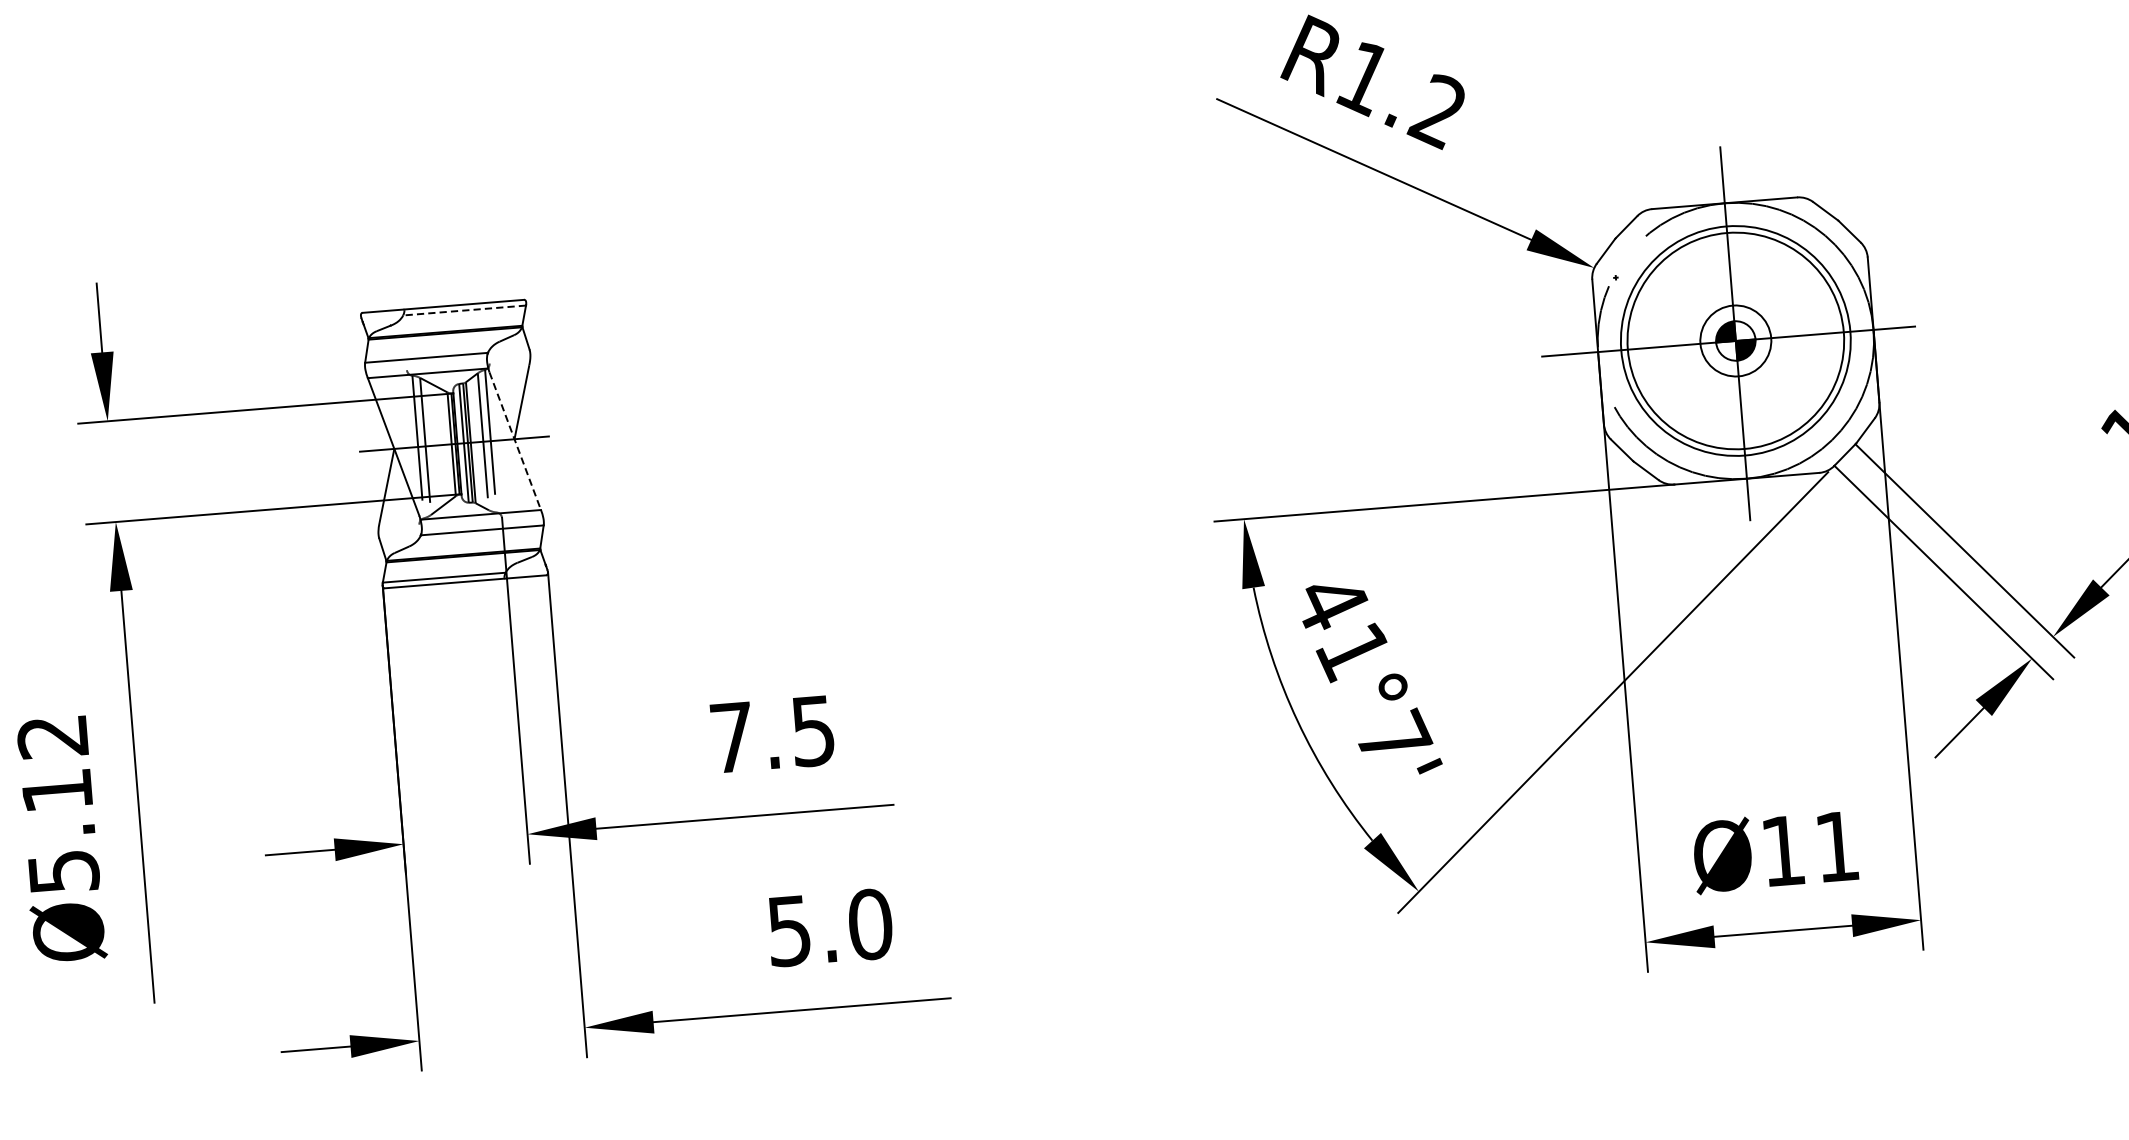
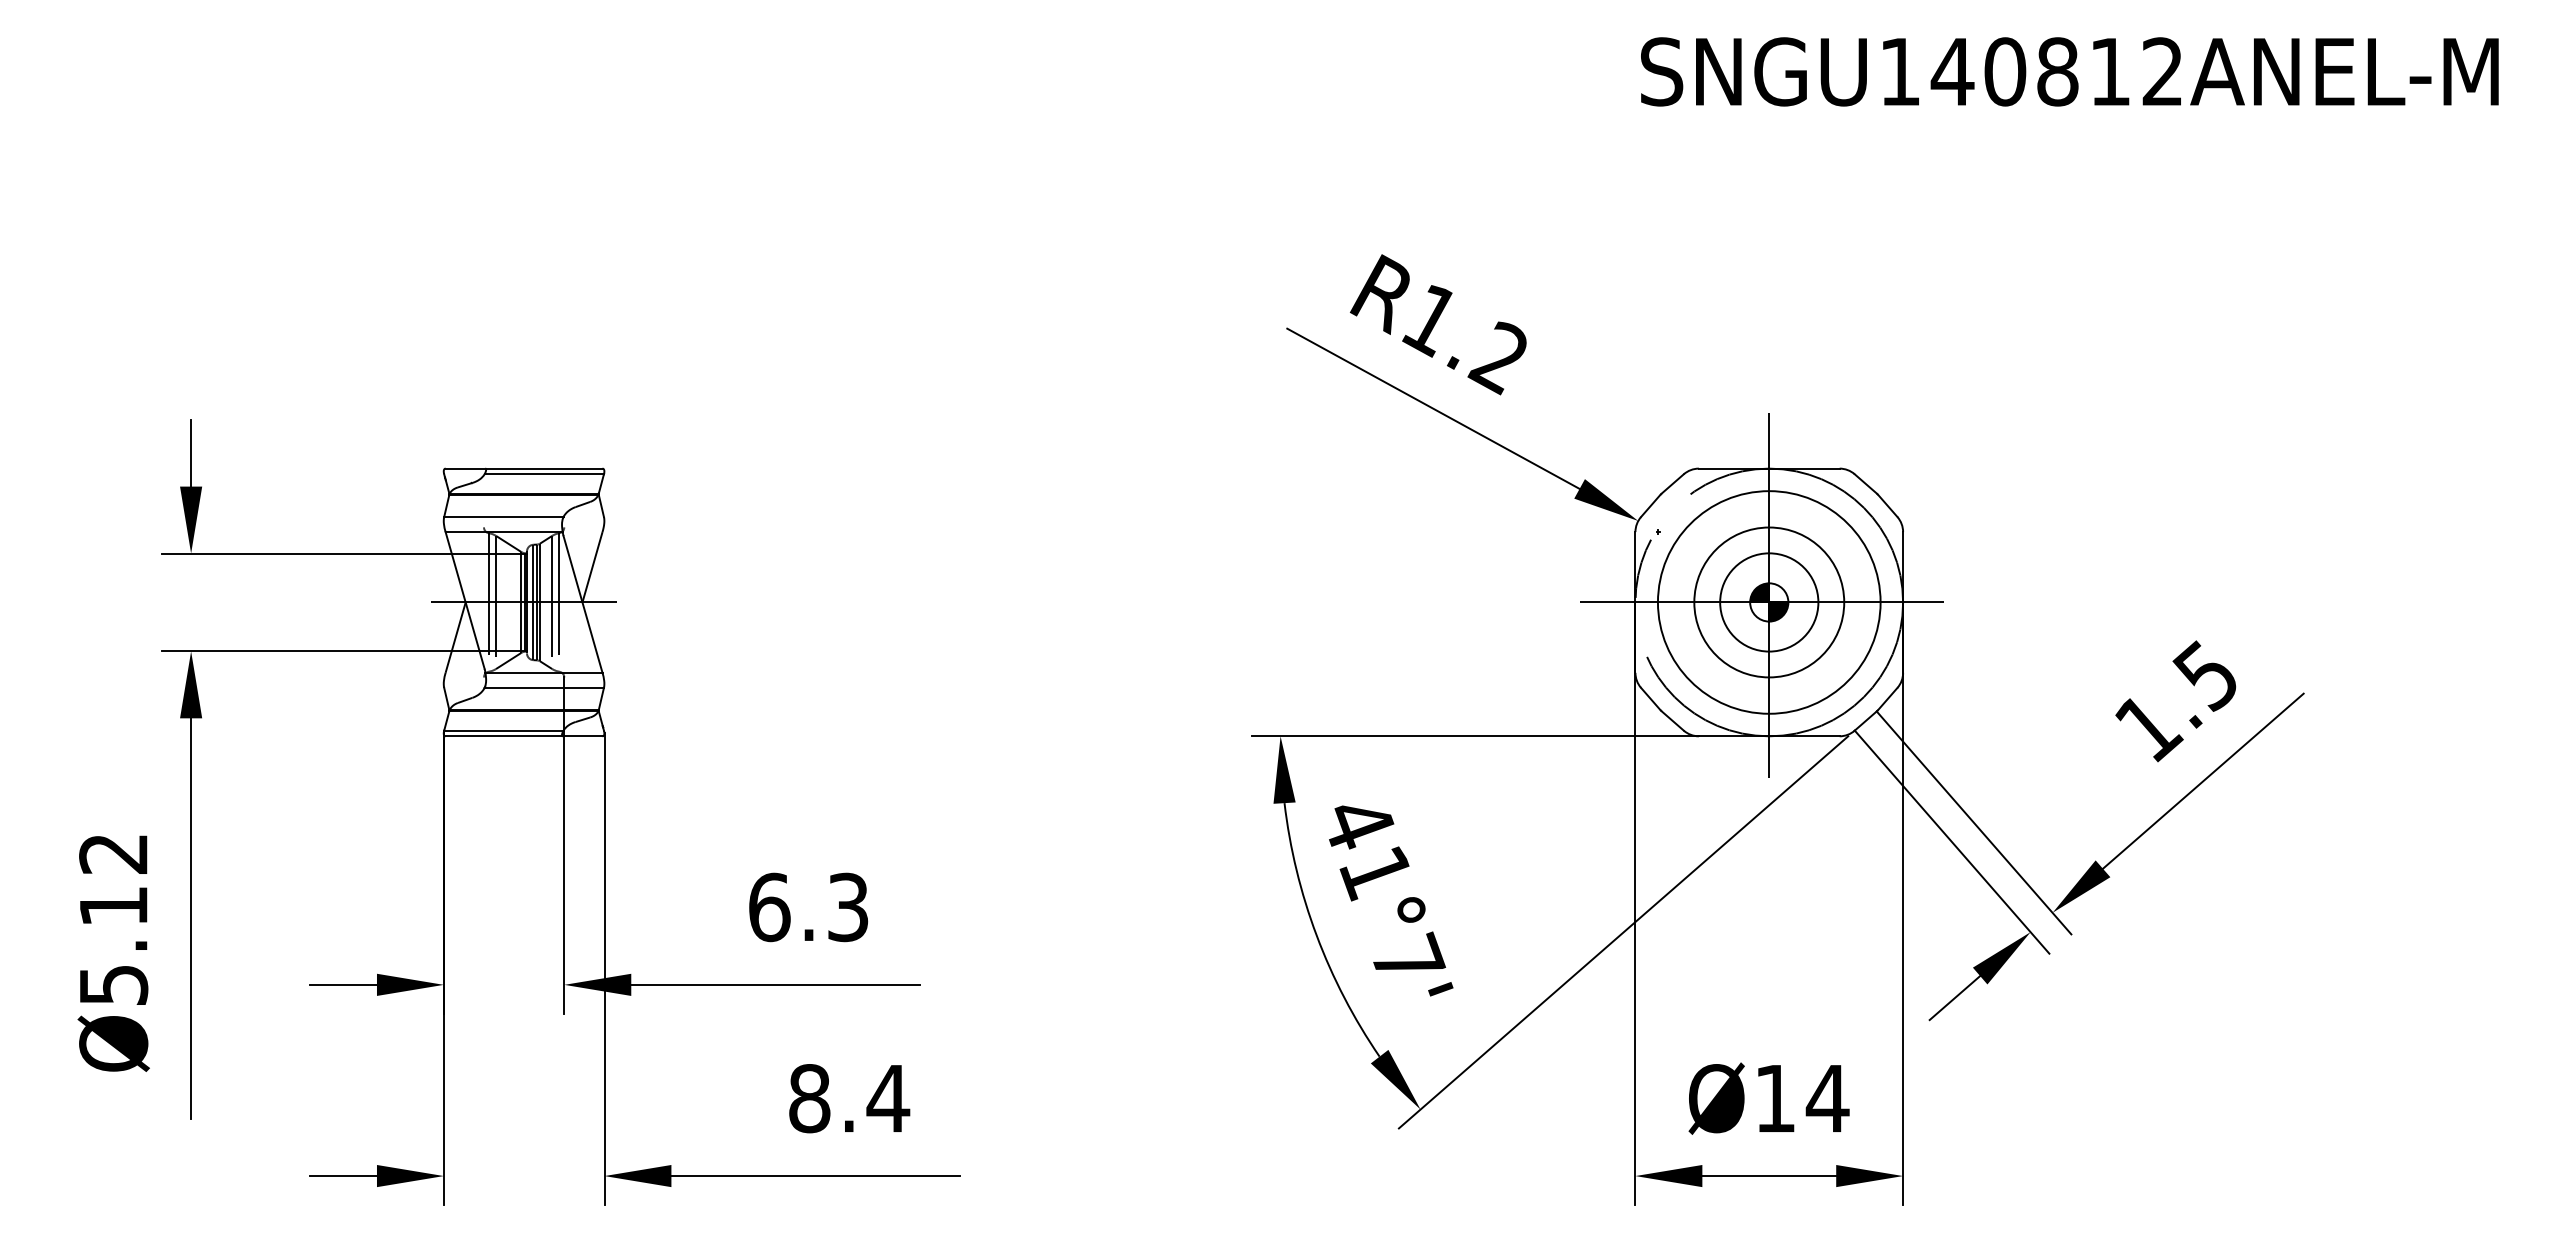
line: (464, 310) -> (544, 474), dashed -> solid
circle: (1736, 341) -> (1769, 602), size x0.71
circle: (1736, 341) -> (1769, 602), size x1.43
line: (515, 441) -> (583, 604), dashed -> solid
text: (772, 734) -> (808, 907), 7.5 -> 6.3
text: (1836, 846) -> (1827, 1098), Ø11 -> Ø14
text: (830, 927) -> (849, 1098), 5.0 -> 8.4

